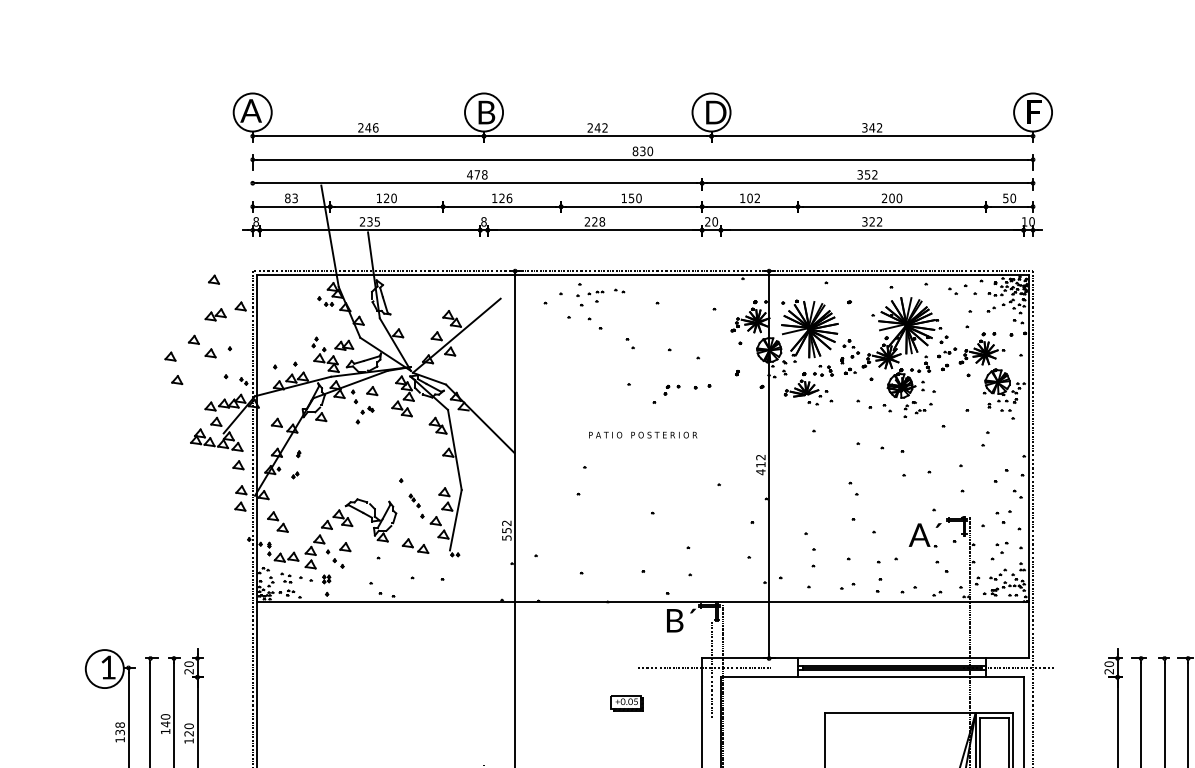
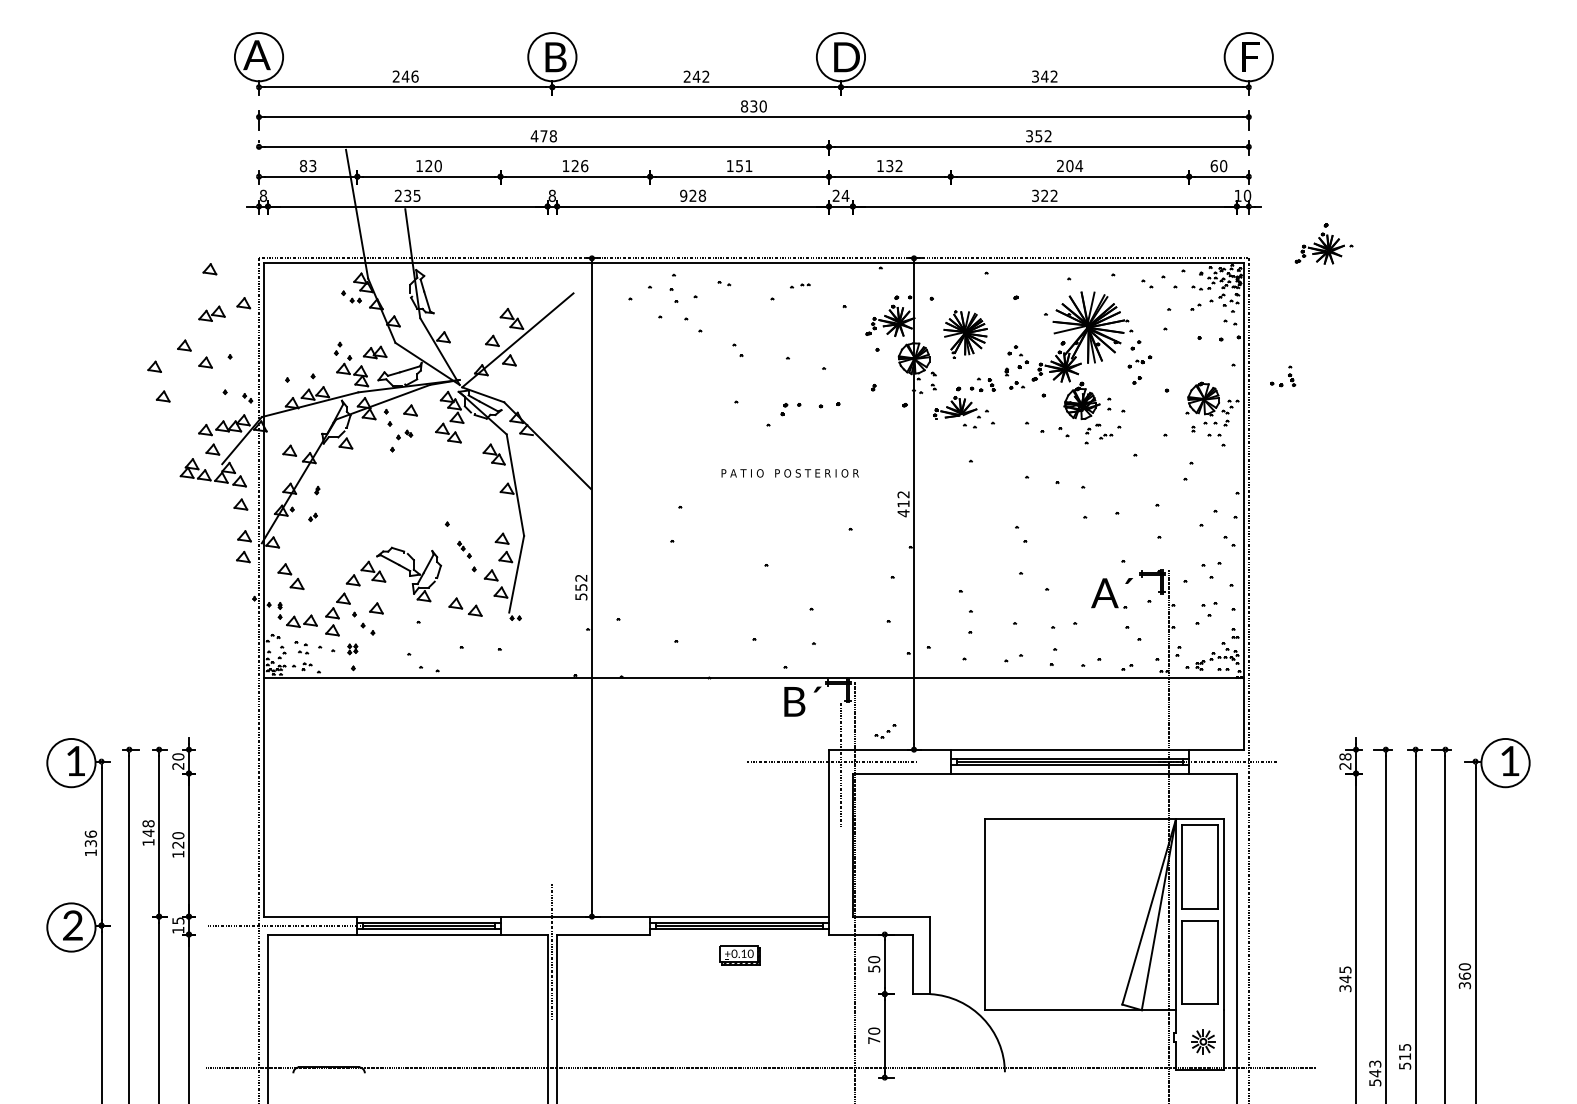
text: (638, 198) -> (748, 166), 150 -> 151
text: (749, 198) -> (889, 166), 102 -> 132
text: (899, 198) -> (1079, 166), 200 -> 204
text: (1005, 198) -> (1213, 166), 50 -> 60
text: (587, 221) -> (683, 195), 228 -> 928
text: (715, 221) -> (845, 195), 20 -> 24
part: (596, 292) -> (800, 285), moved
part: (809, 331) -> (965, 334), size x0.6
part: (981, 348) -> (1323, 243), moved
part: (920, 364) -> (1283, 376), moved
text: (642, 435) -> (789, 473), moved
part: (998, 574) -> (885, 731), moved
text: (1109, 663) -> (1345, 756), 20 -> 28
part: (626, 703) -> (733, 806), removed
text: (165, 716) -> (148, 823), 140 -> 148
text: (119, 724) -> (90, 833), 138 -> 136

